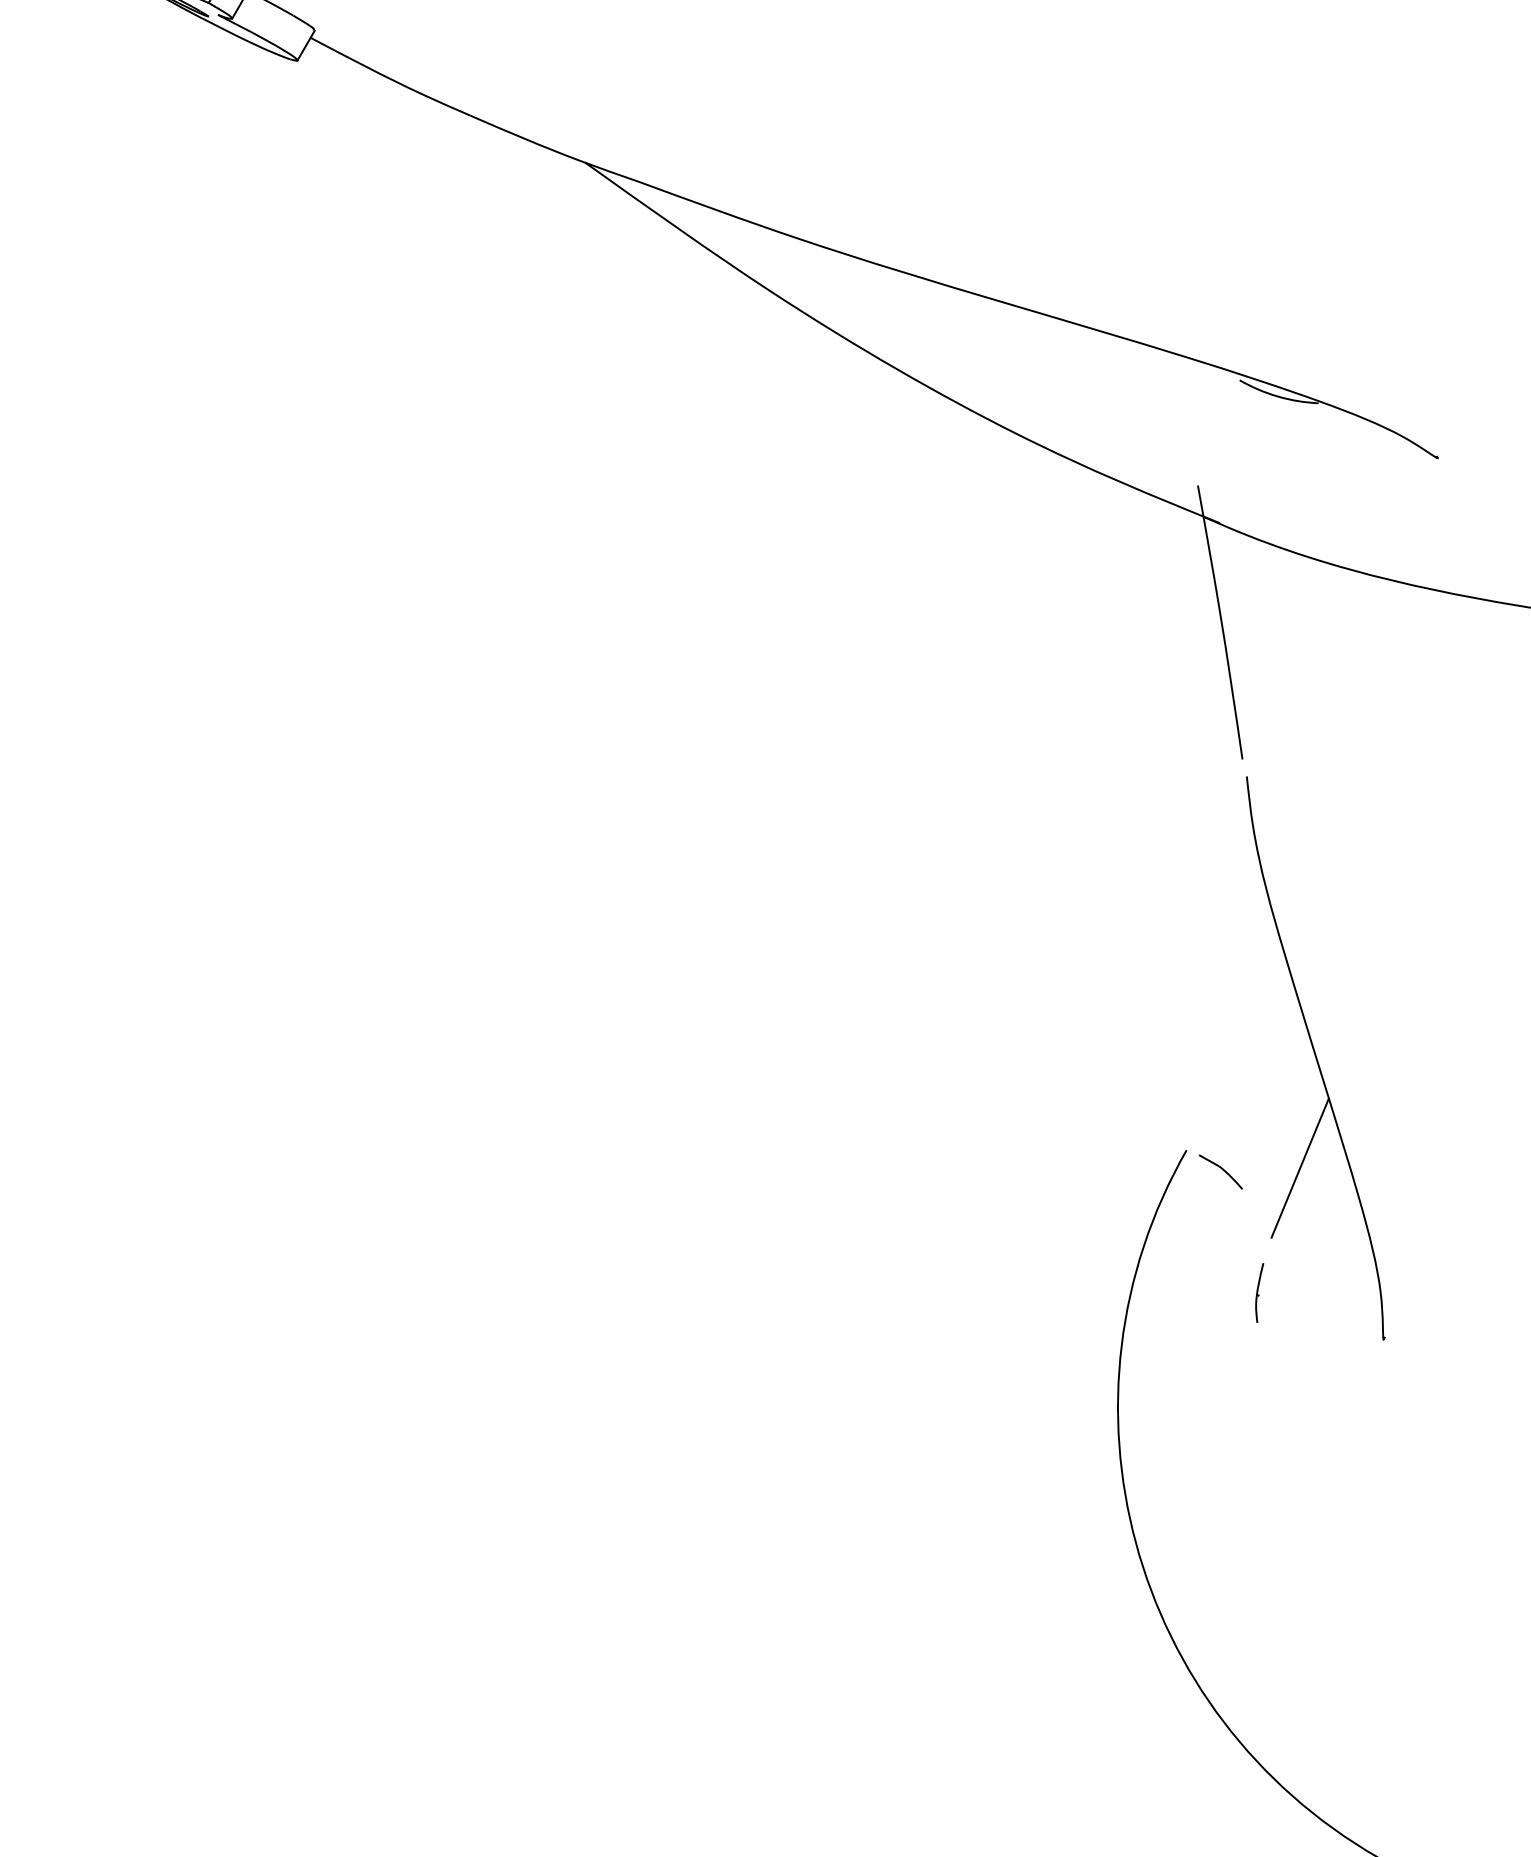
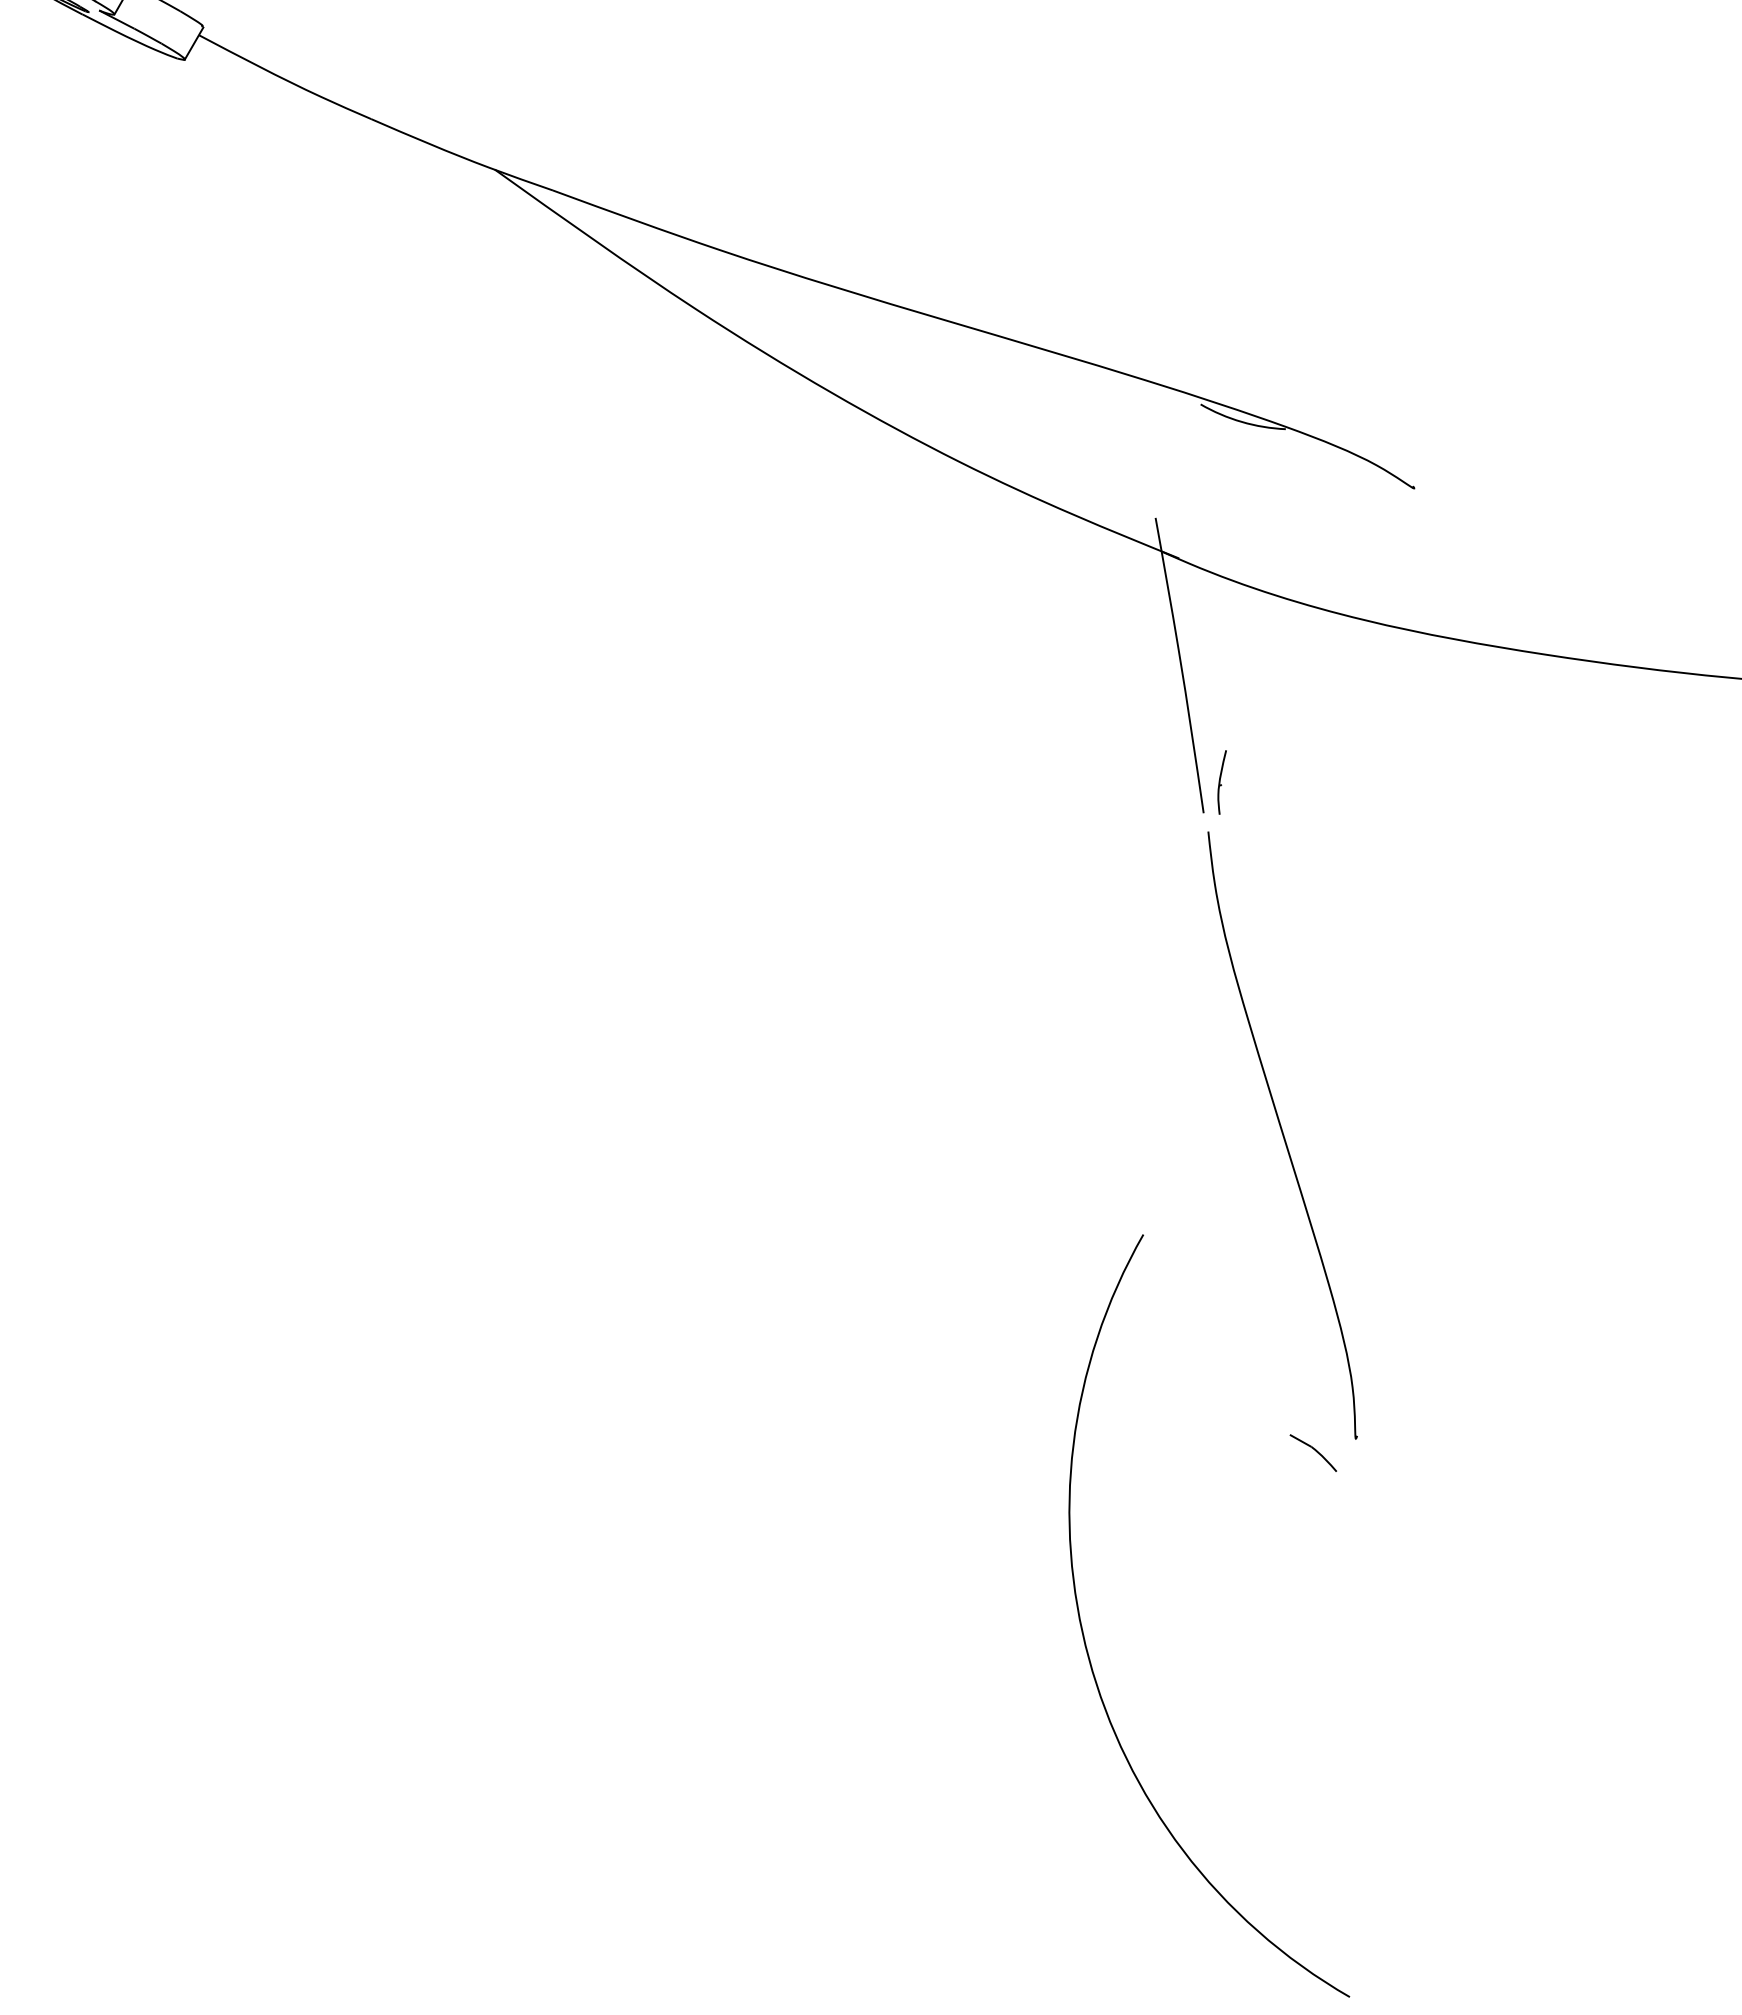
line: (1299, 1167) -> (1265, 1253), removed
part: (1221, 1171) -> (1313, 1452), moved
part: (1259, 1293) -> (1221, 782), moved

